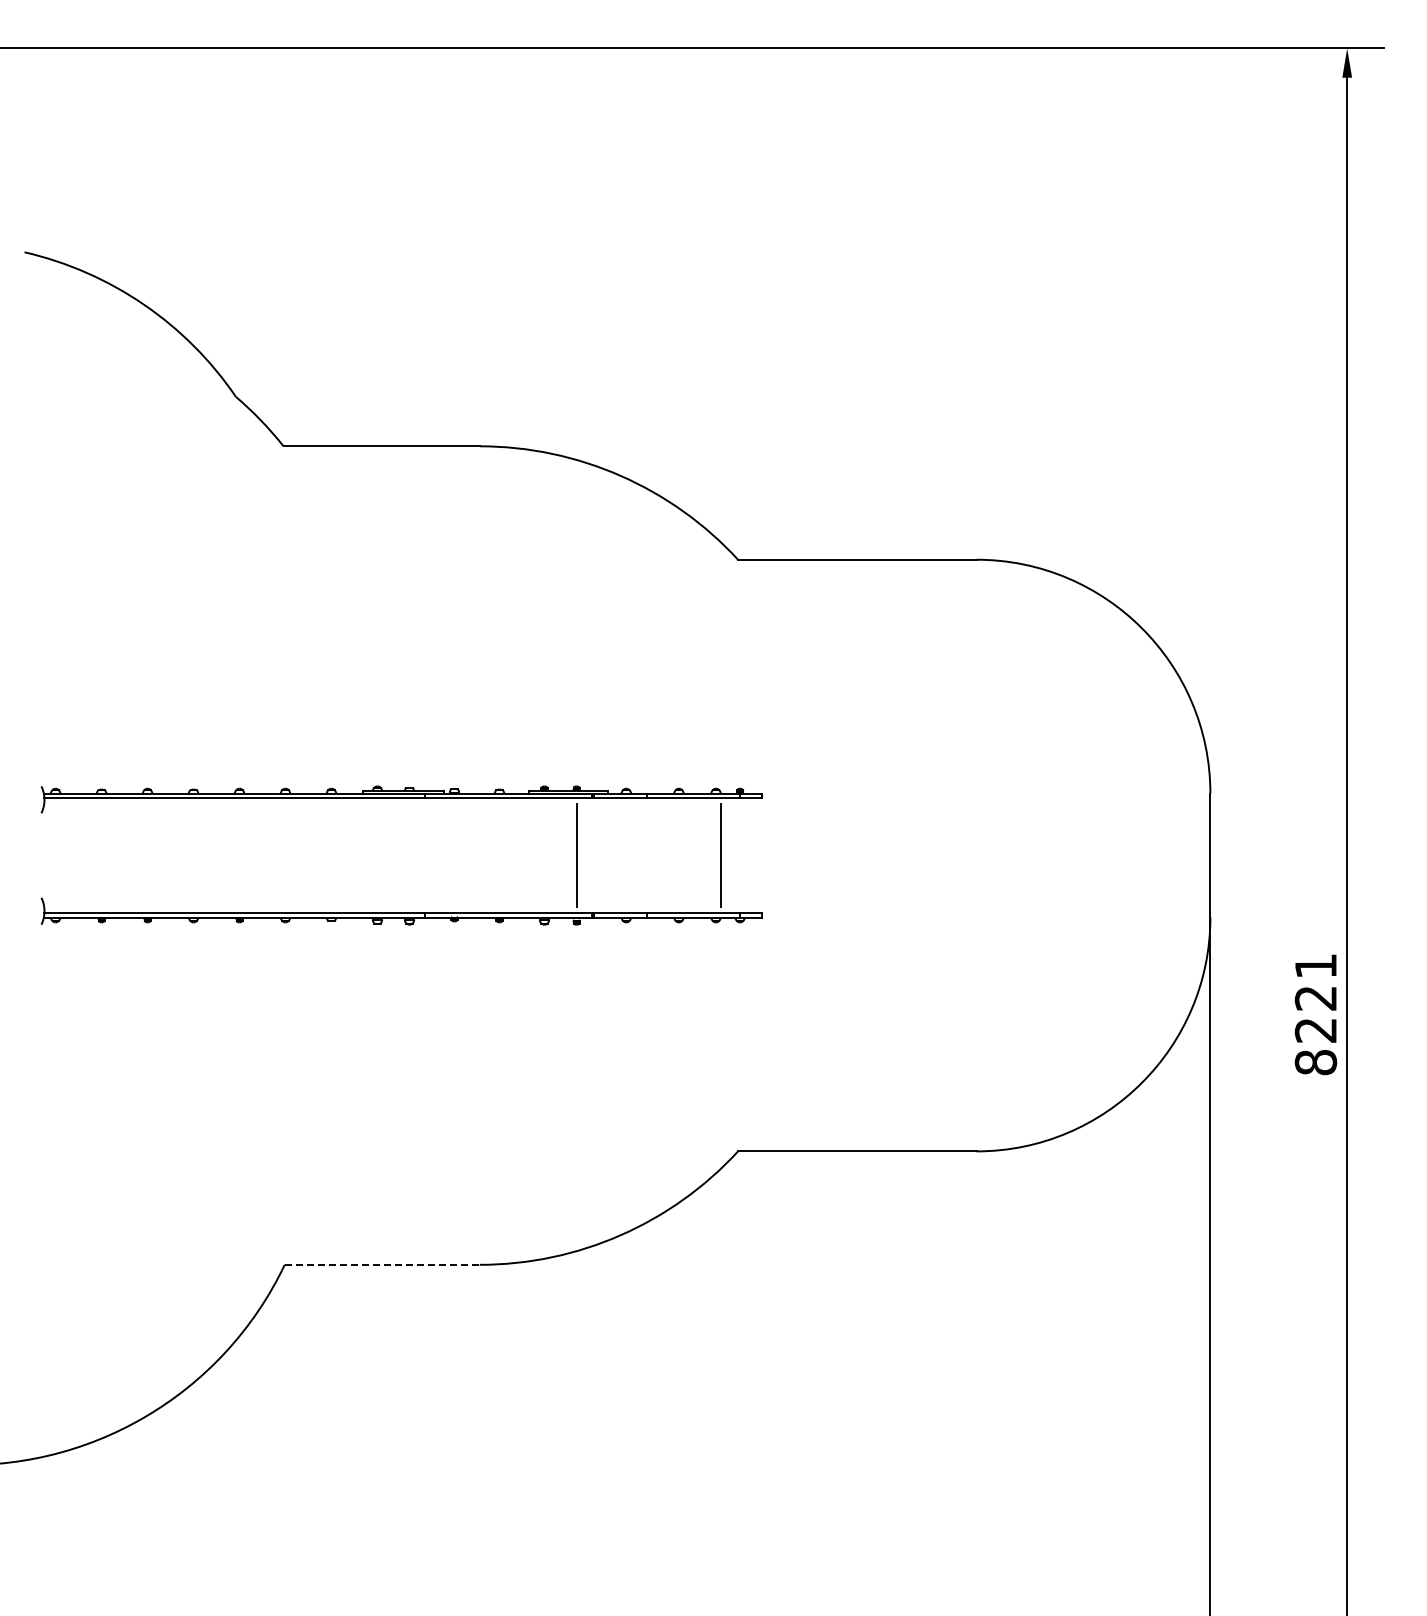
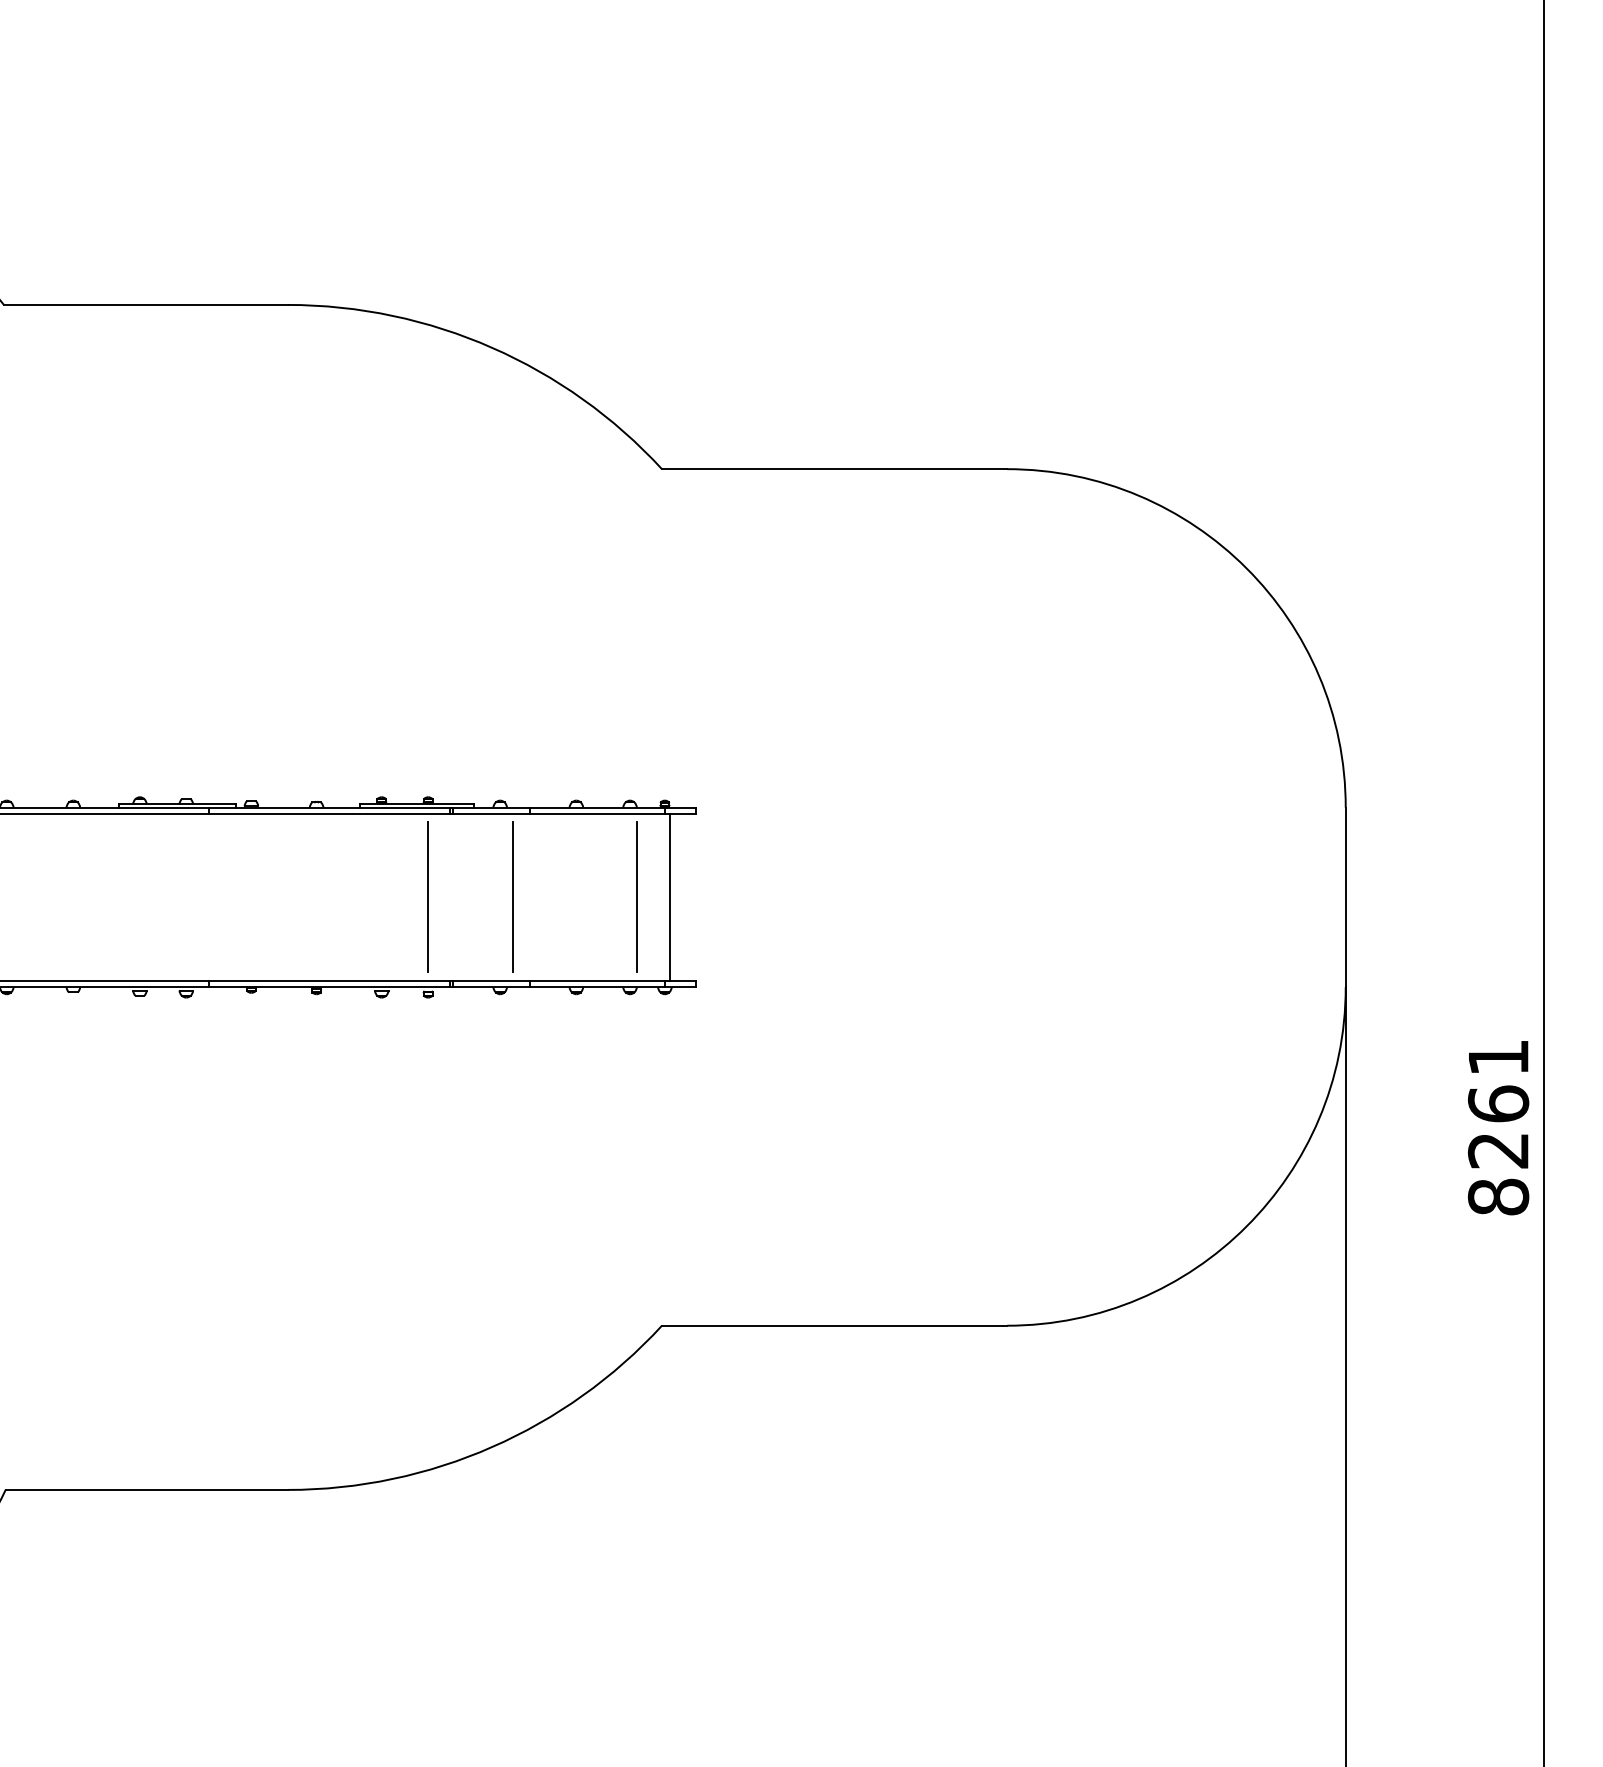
line: (635, 855) -> (513, 897), added
line: (743, 855) -> (669, 897), added
text: (1315, 997) -> (1497, 1102), 8221 -> 8261
line: (382, 1264) -> (147, 1489), dashed -> solid

